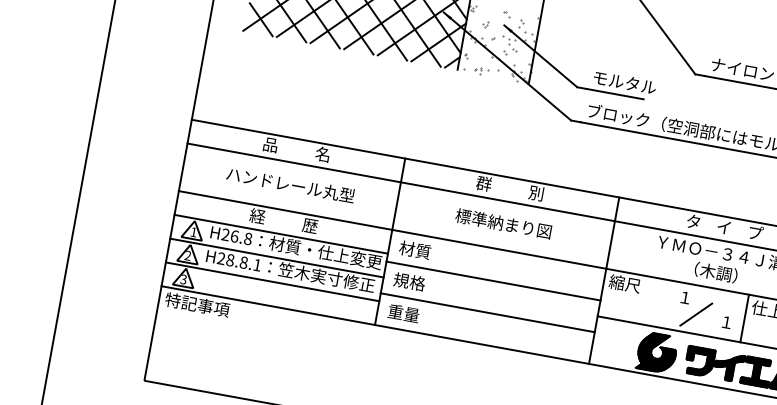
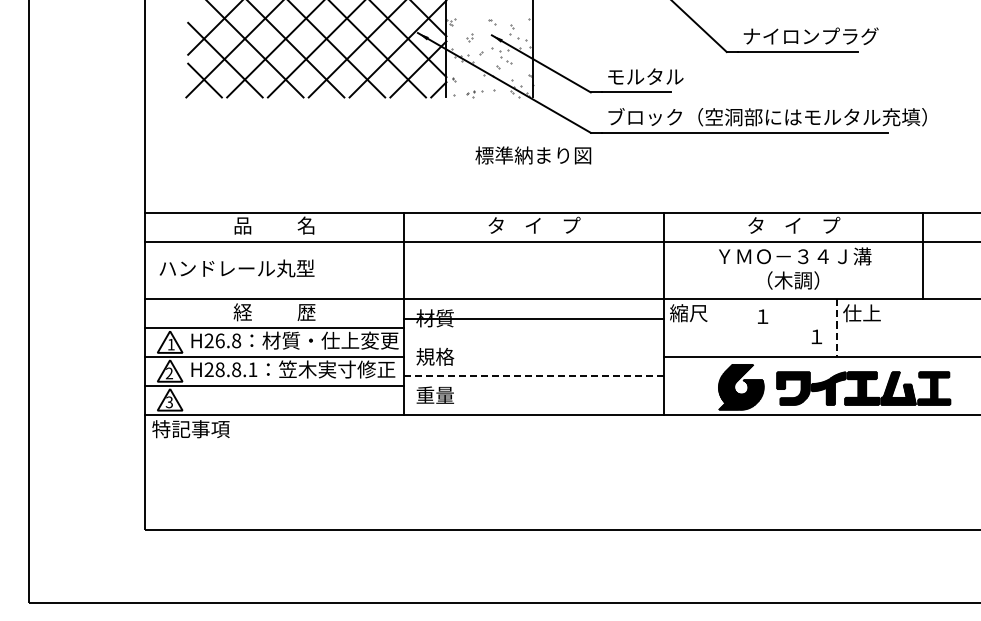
text: (290, 184) -> (236, 268), moved
text: (510, 188) -> (534, 225), 群          別 -> タ    イ    プ
text: (503, 223) -> (533, 155), moved
line: (493, 280) -> (533, 318), moved
line: (487, 312) -> (533, 376), solid -> dashed
line: (695, 313) -> (778, 333), removed
line: (744, 318) -> (836, 328), solid -> dashed

